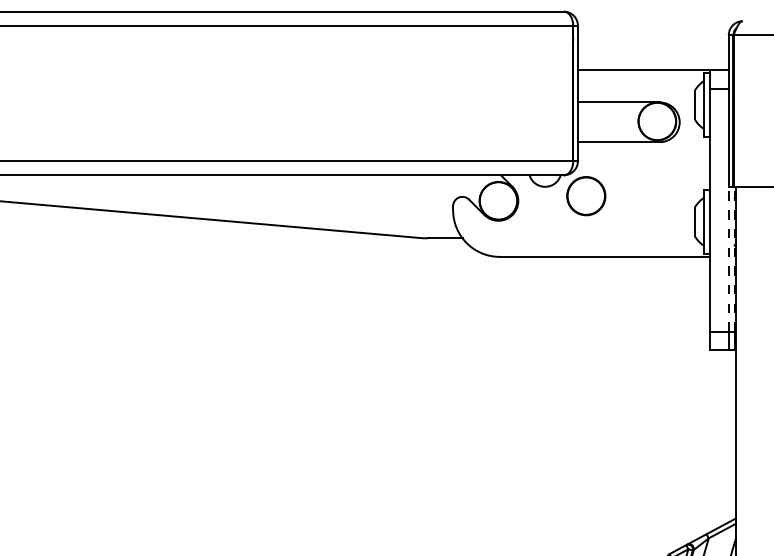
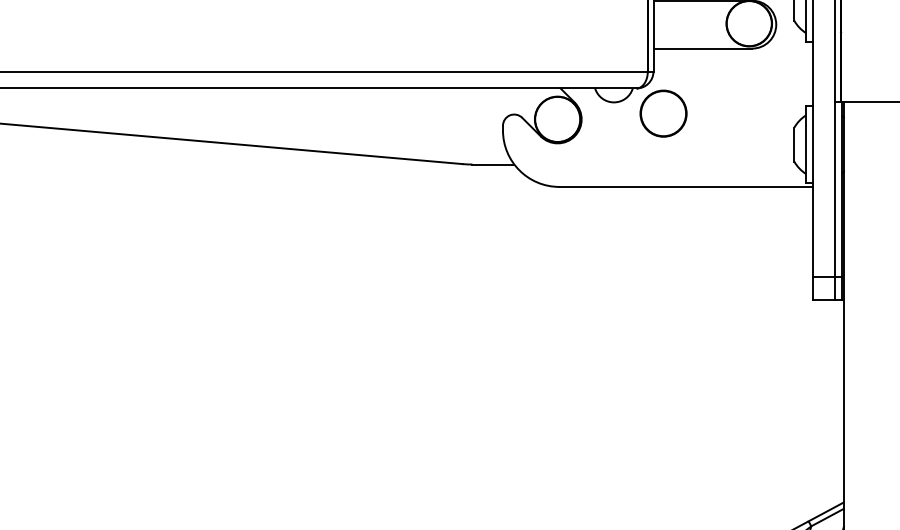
line: (728, 258) -> (835, 188), dashed -> solid
line: (734, 258) -> (842, 188), dashed -> solid

